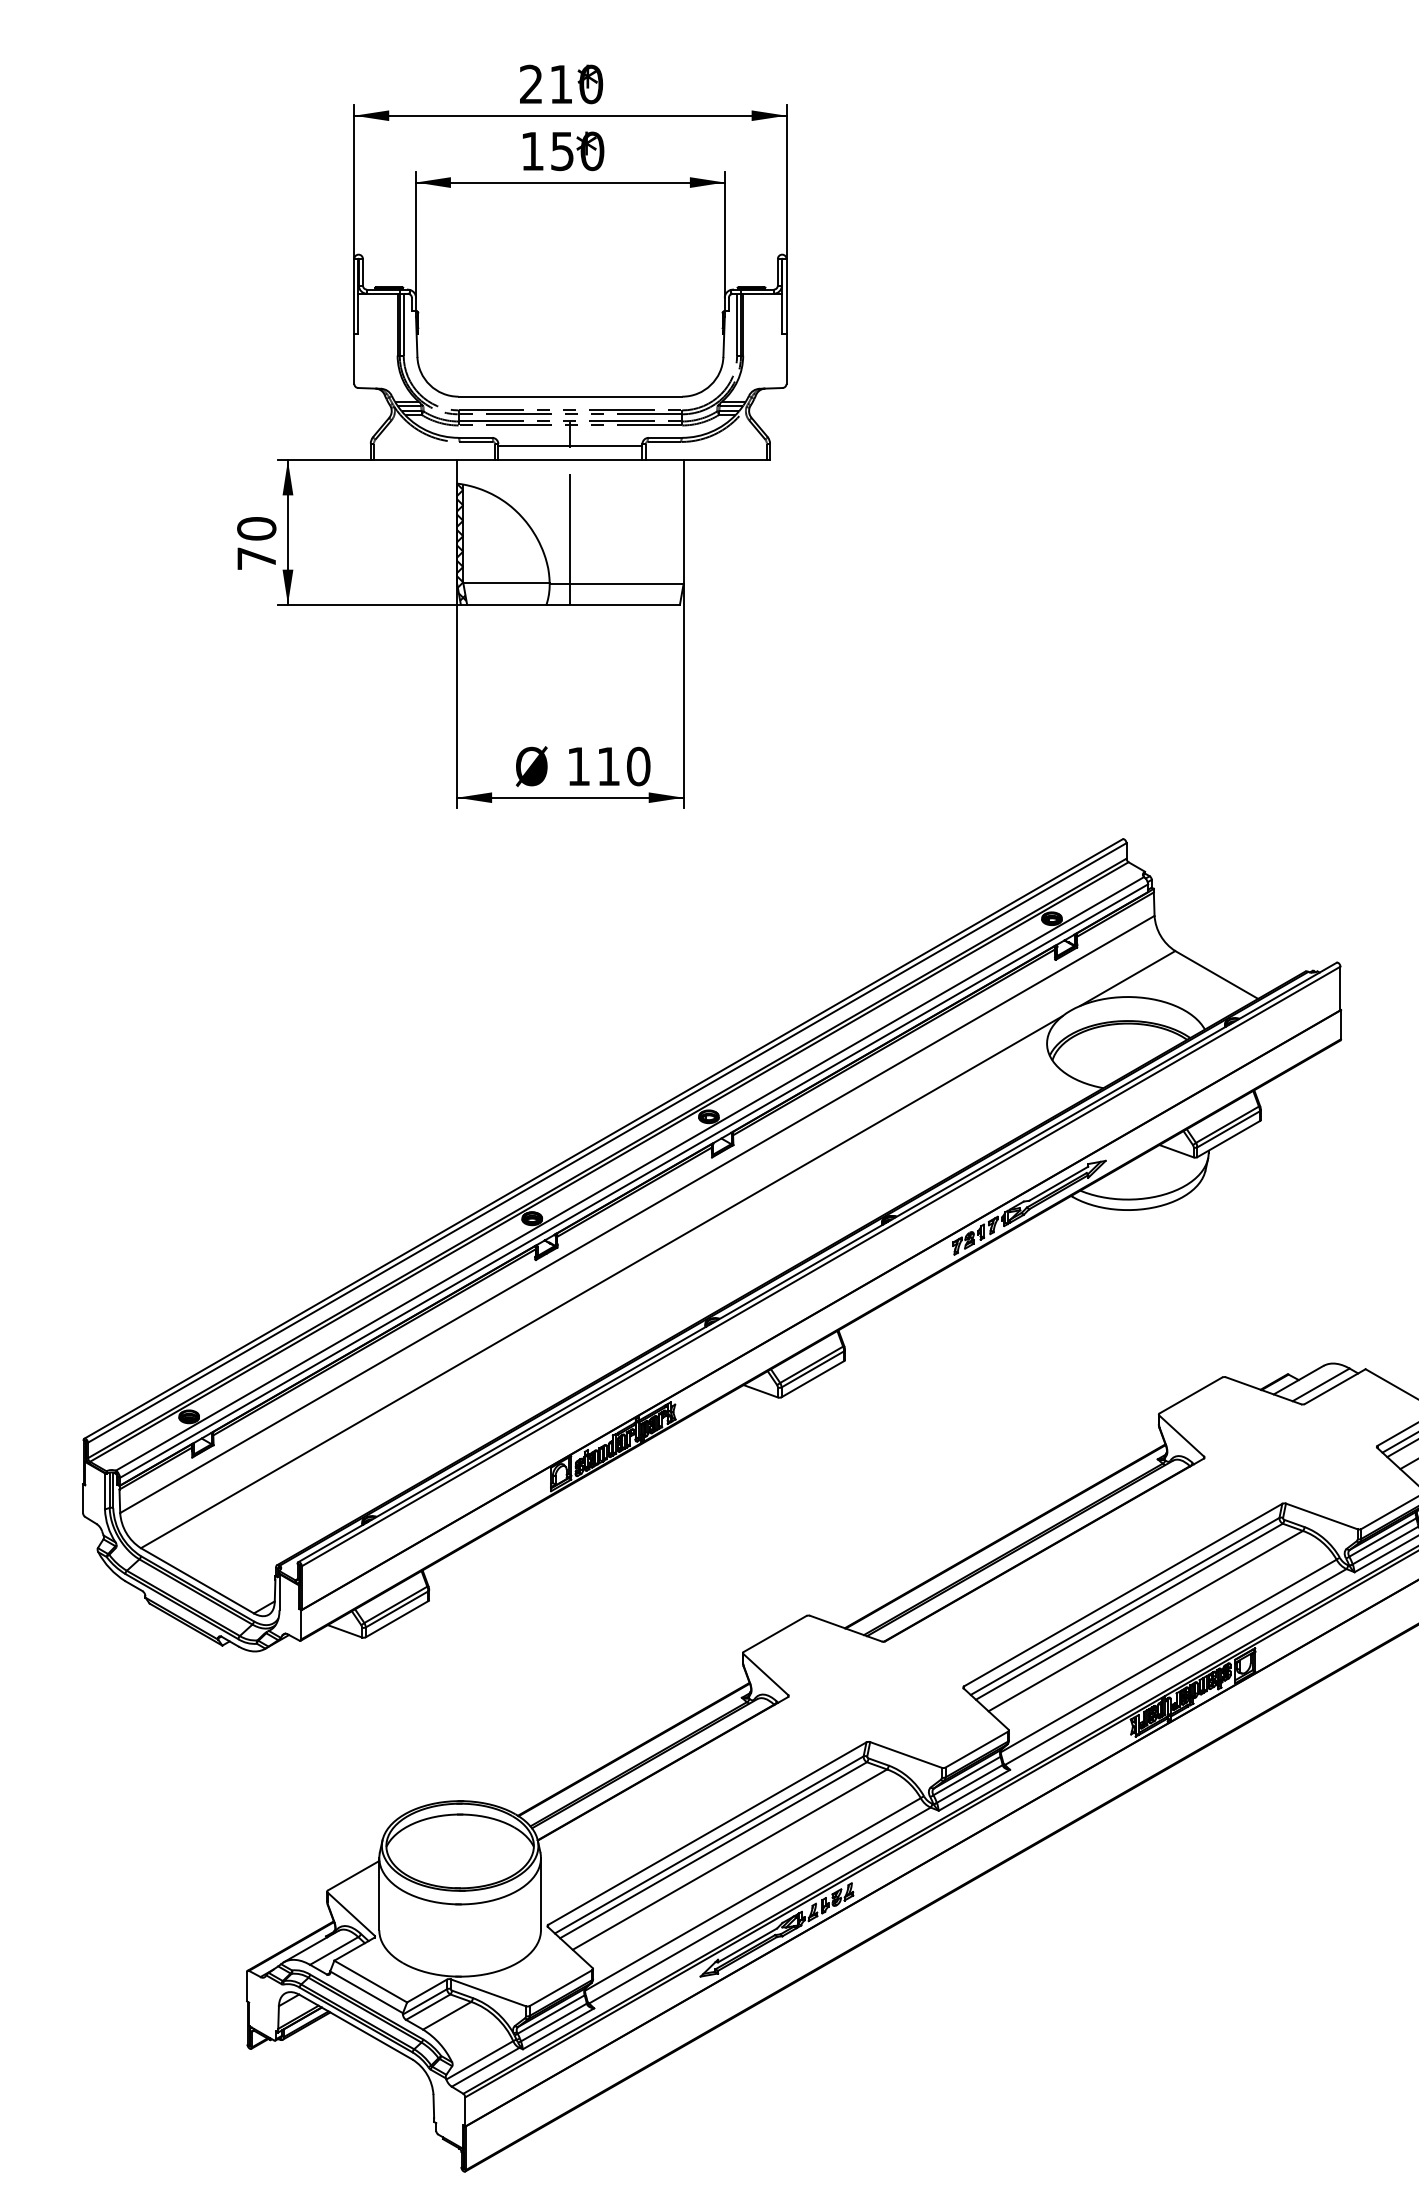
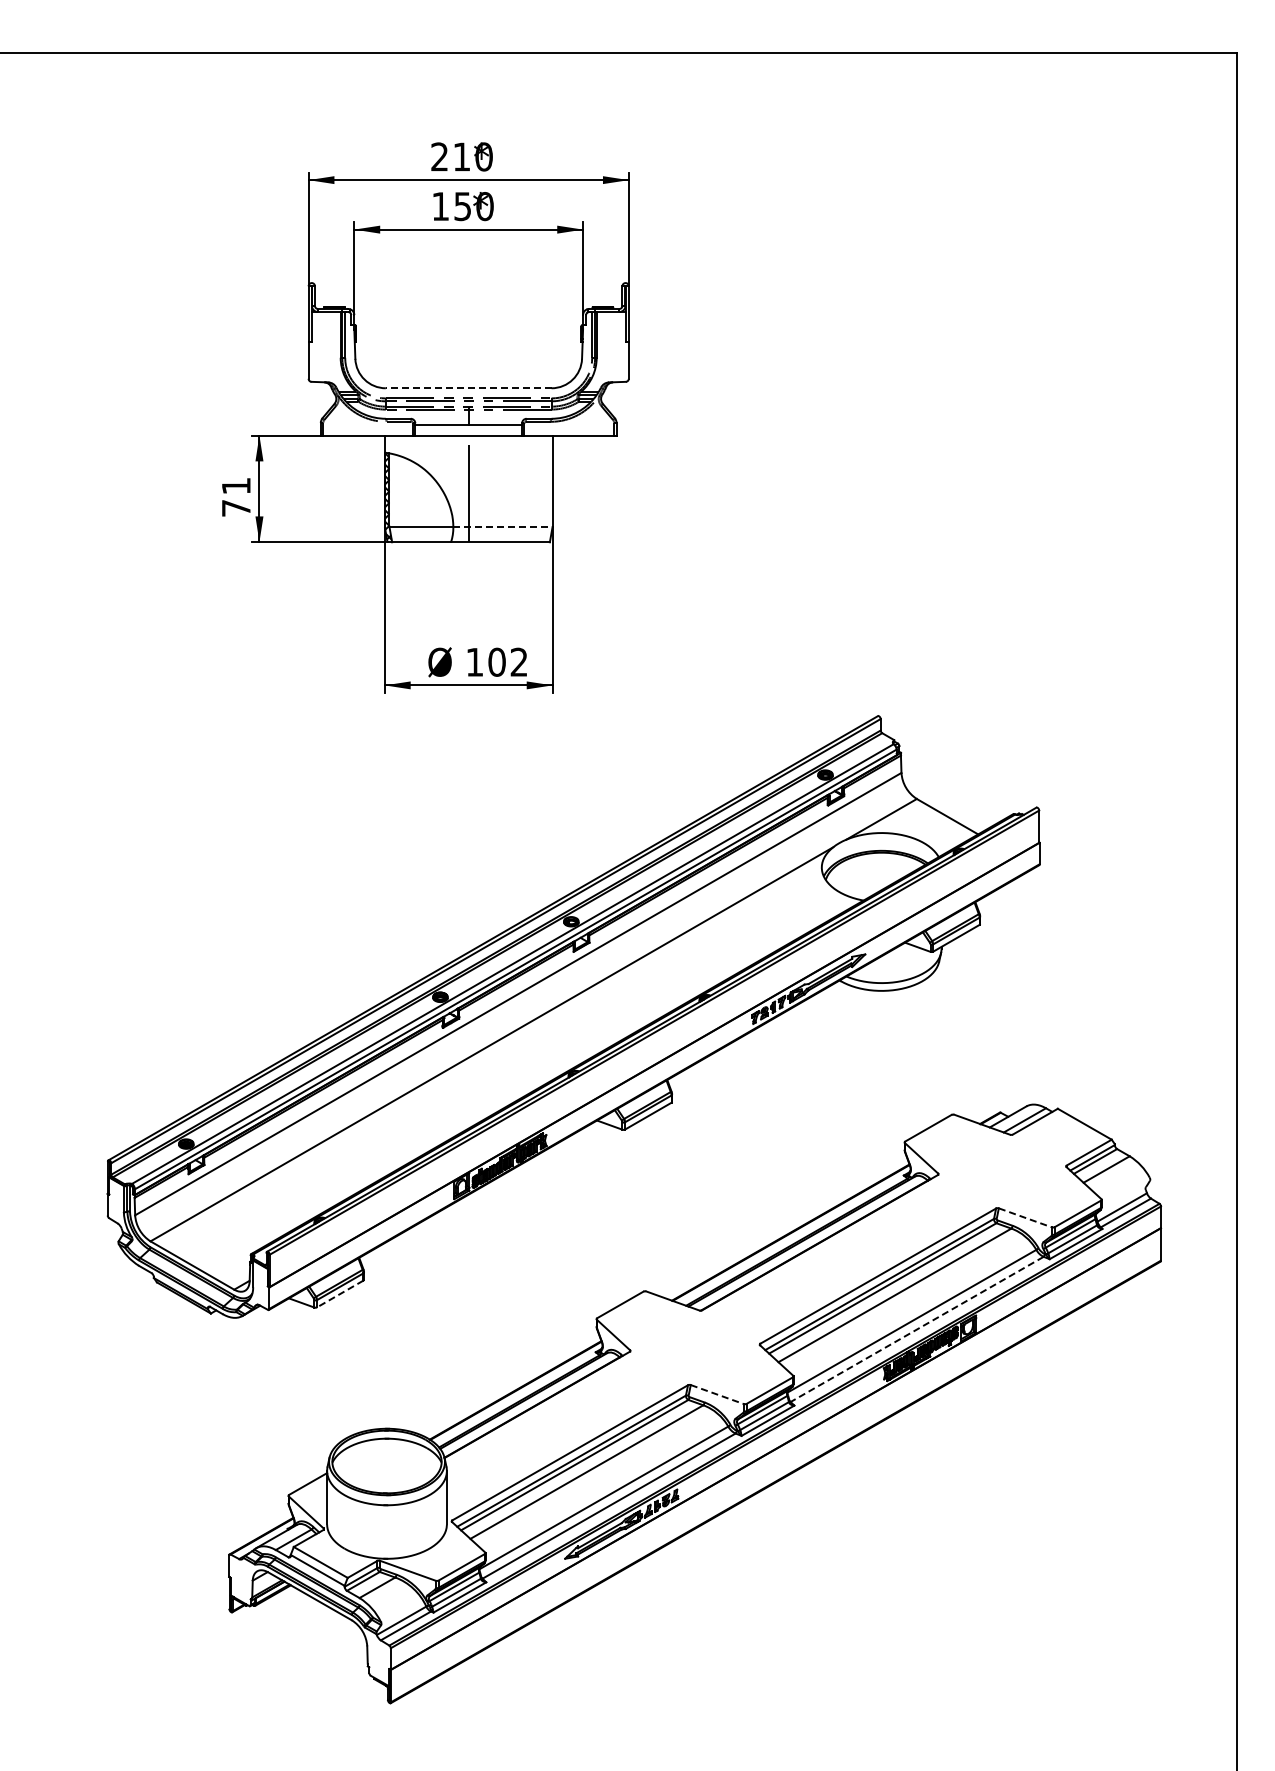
line: (570, 396) -> (468, 388), solid -> dashed
text: (255, 527) -> (235, 485), 70 -> 71
line: (616, 584) -> (502, 527), solid -> dashed
text: (624, 765) -> (508, 661), 110 -> 102
line: (1321, 1517) -> (1025, 1218), solid -> dashed
line: (397, 1618) -> (340, 1293), solid -> dashed
line: (1176, 1667) -> (917, 1329), solid -> dashed
line: (906, 1754) -> (717, 1394), solid -> dashed

